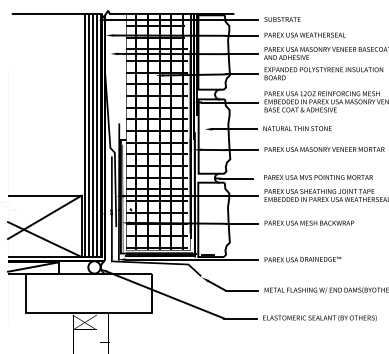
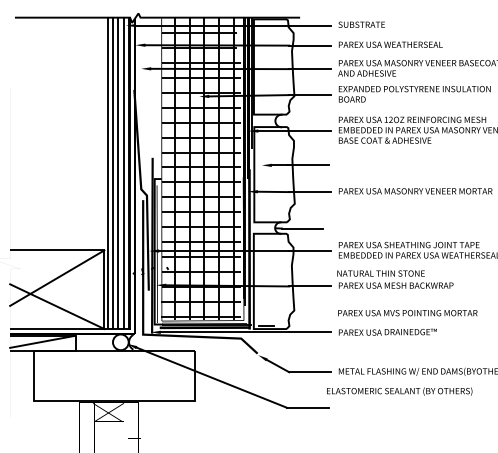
text: (297, 128) -> (380, 273), moved
text: (318, 177) -> (407, 313), moved
text: (319, 318) -> (399, 391), moved

